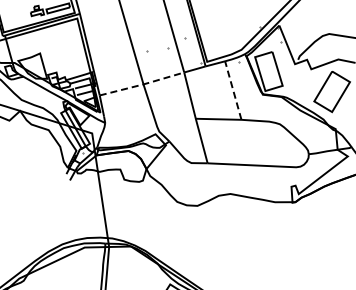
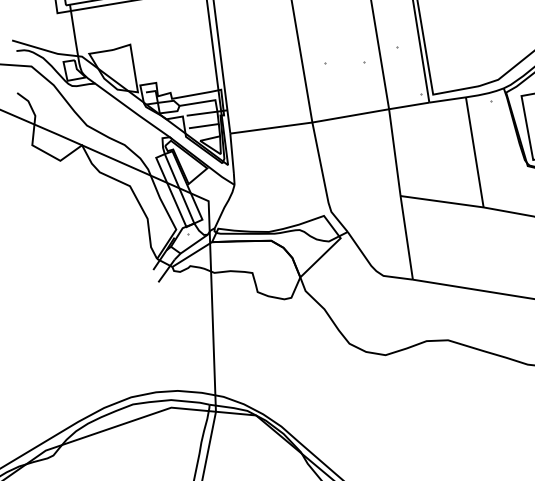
line: (142, 84) -> (310, 122), dashed -> solid
line: (233, 90) -> (475, 152), dashed -> solid

